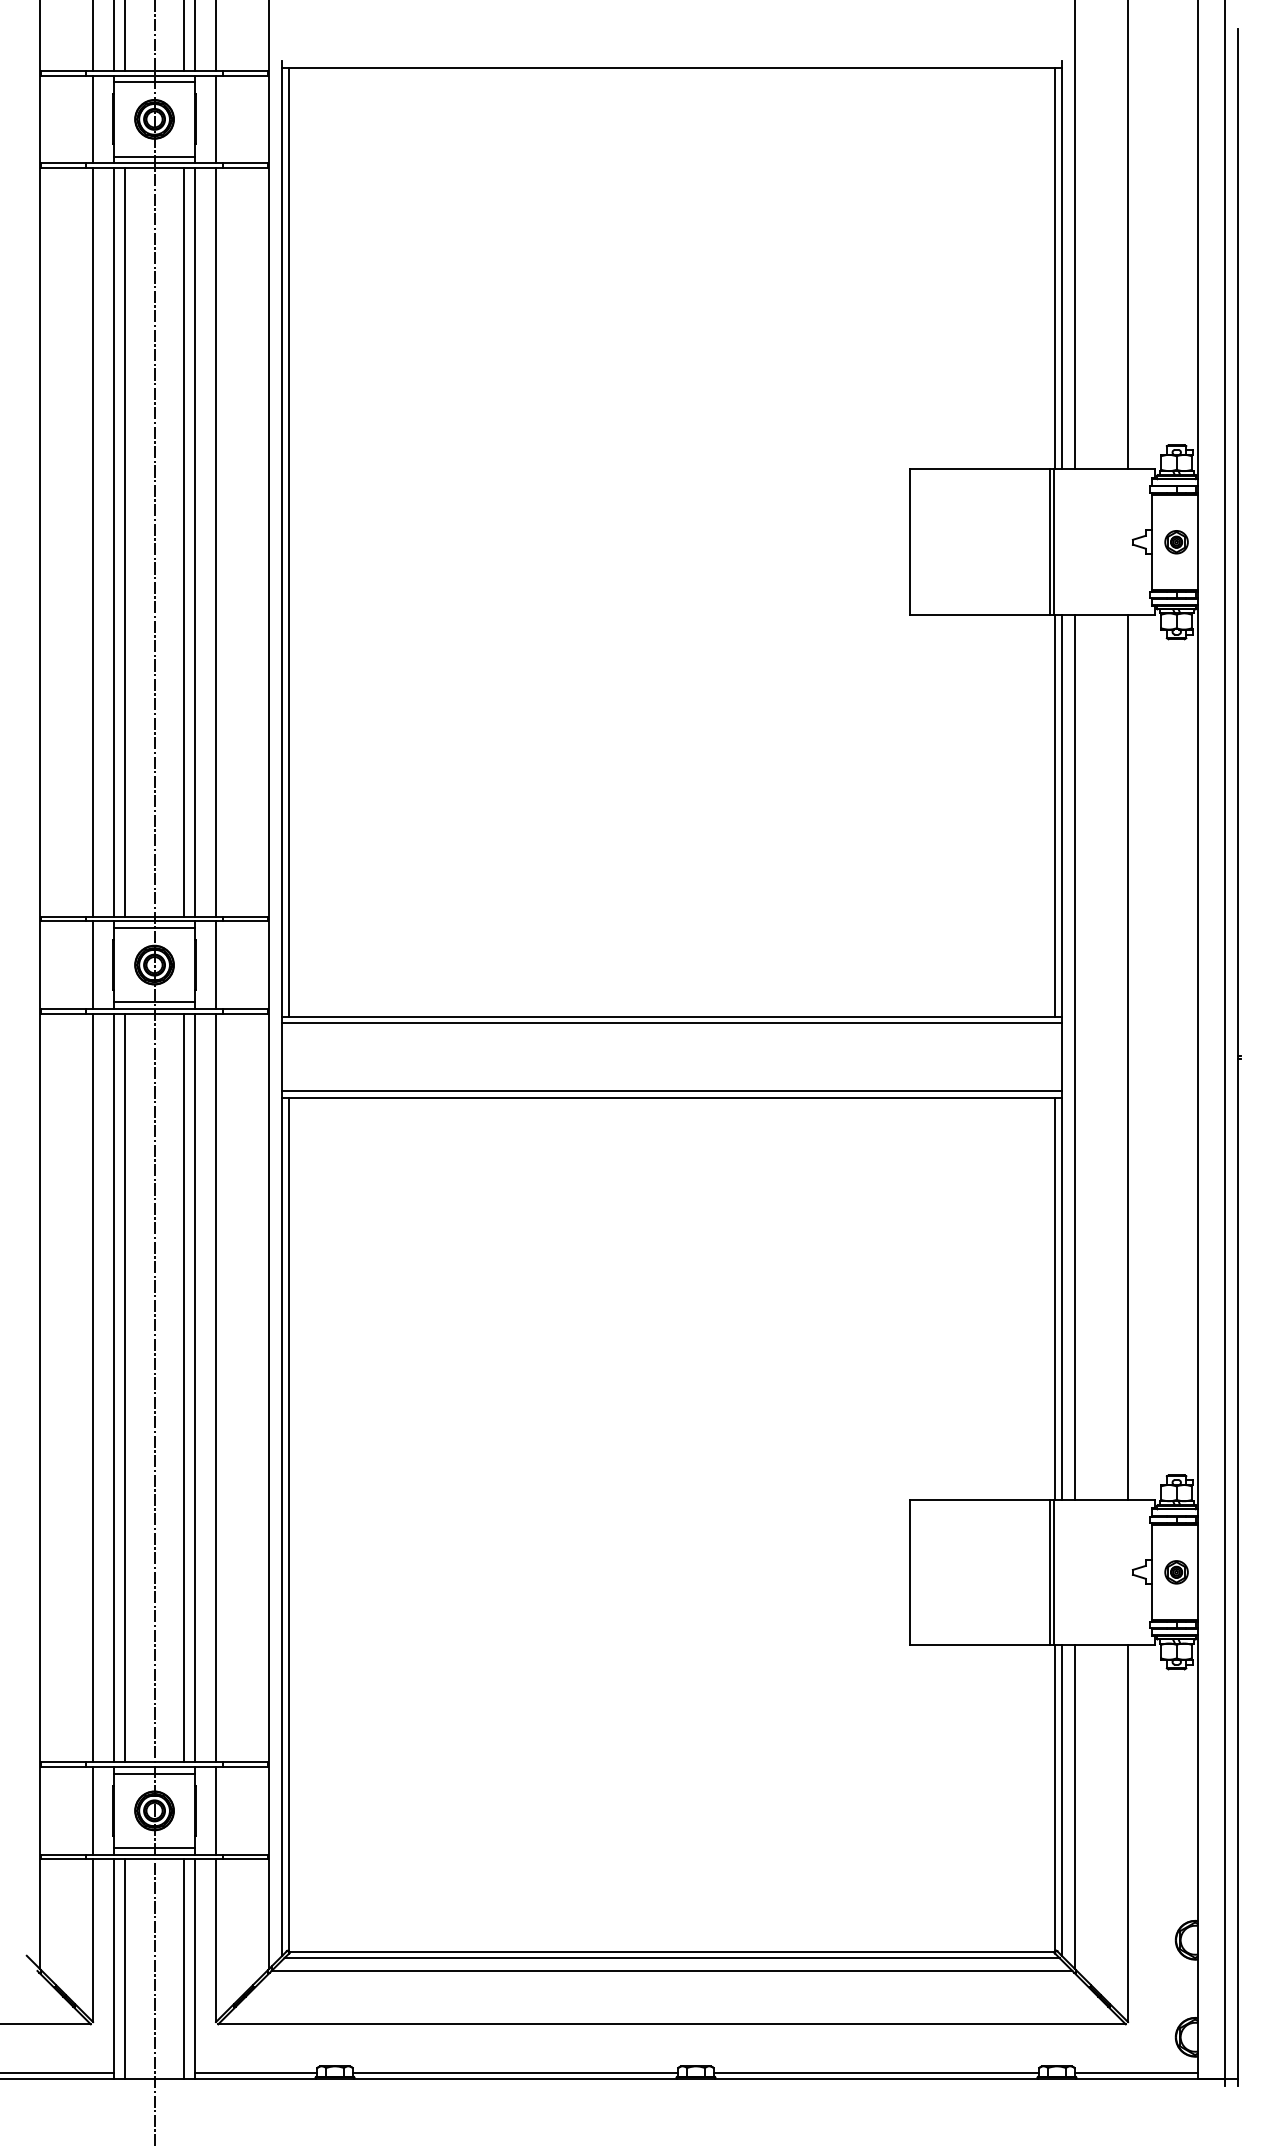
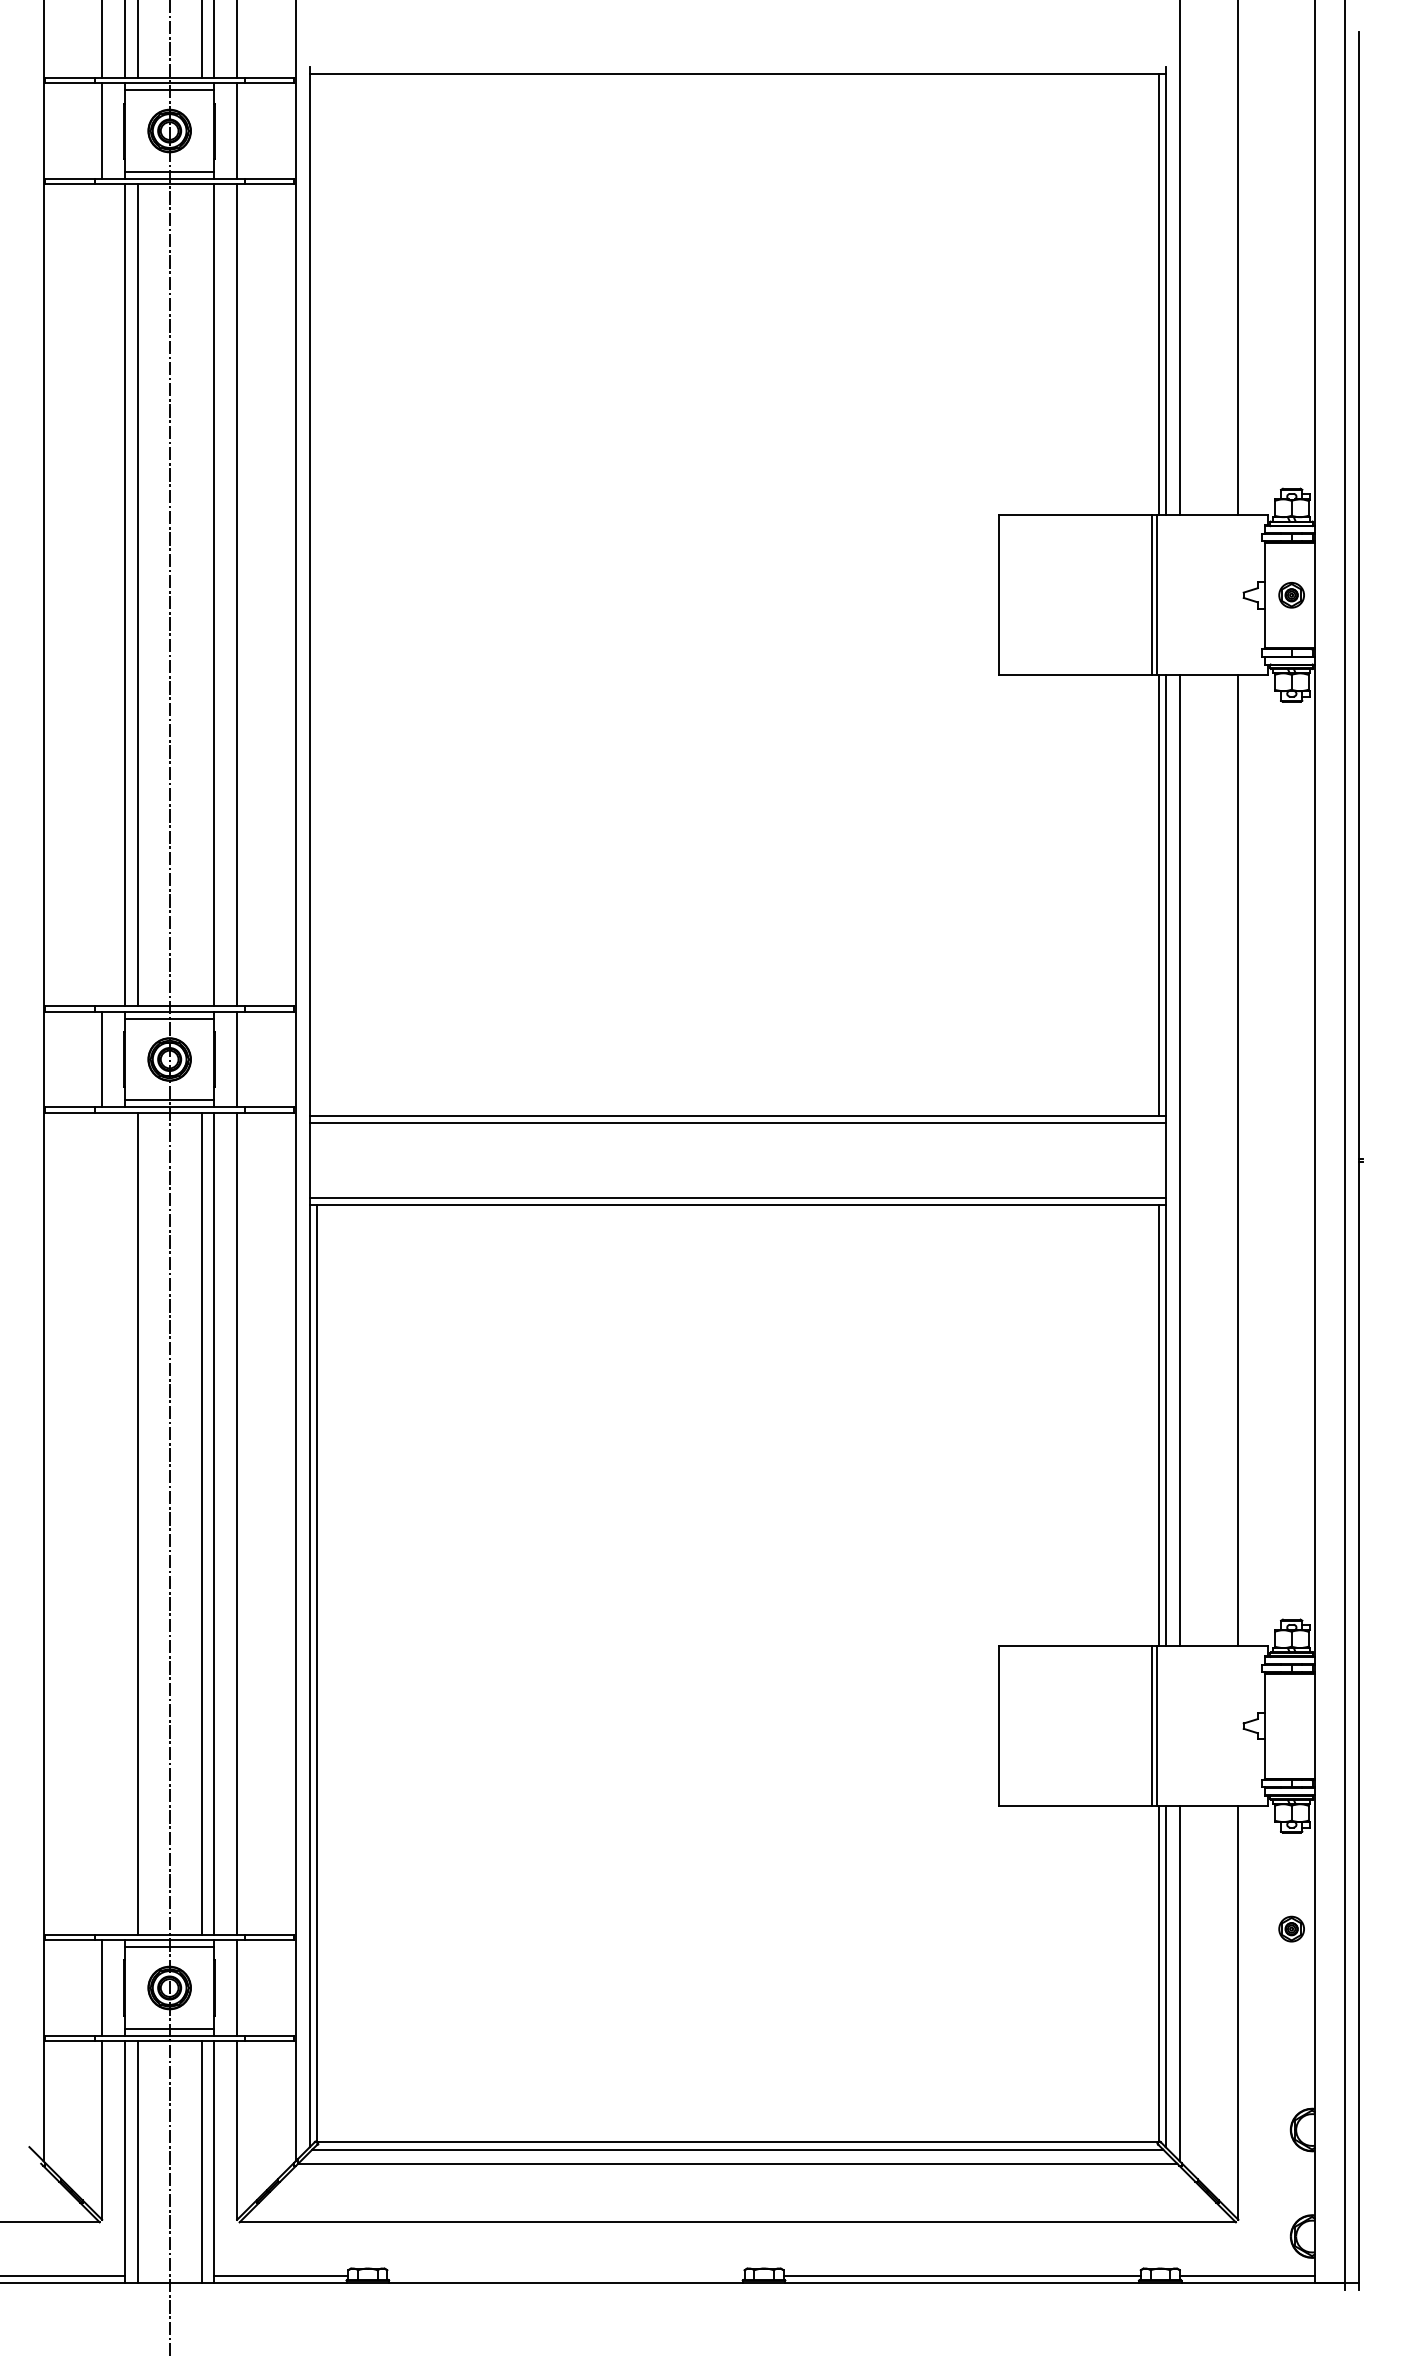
line: (93, 542) -> (102, 595), removed
line: (183, 542) -> (201, 595), removed
line: (289, 542) -> (317, 595), removed
line: (93, 1387) -> (102, 1523), removed
line: (114, 1387) -> (125, 1523), removed
part: (1176, 1571) -> (1291, 1928), moved
line: (515, 2072) -> (565, 2275), removed

